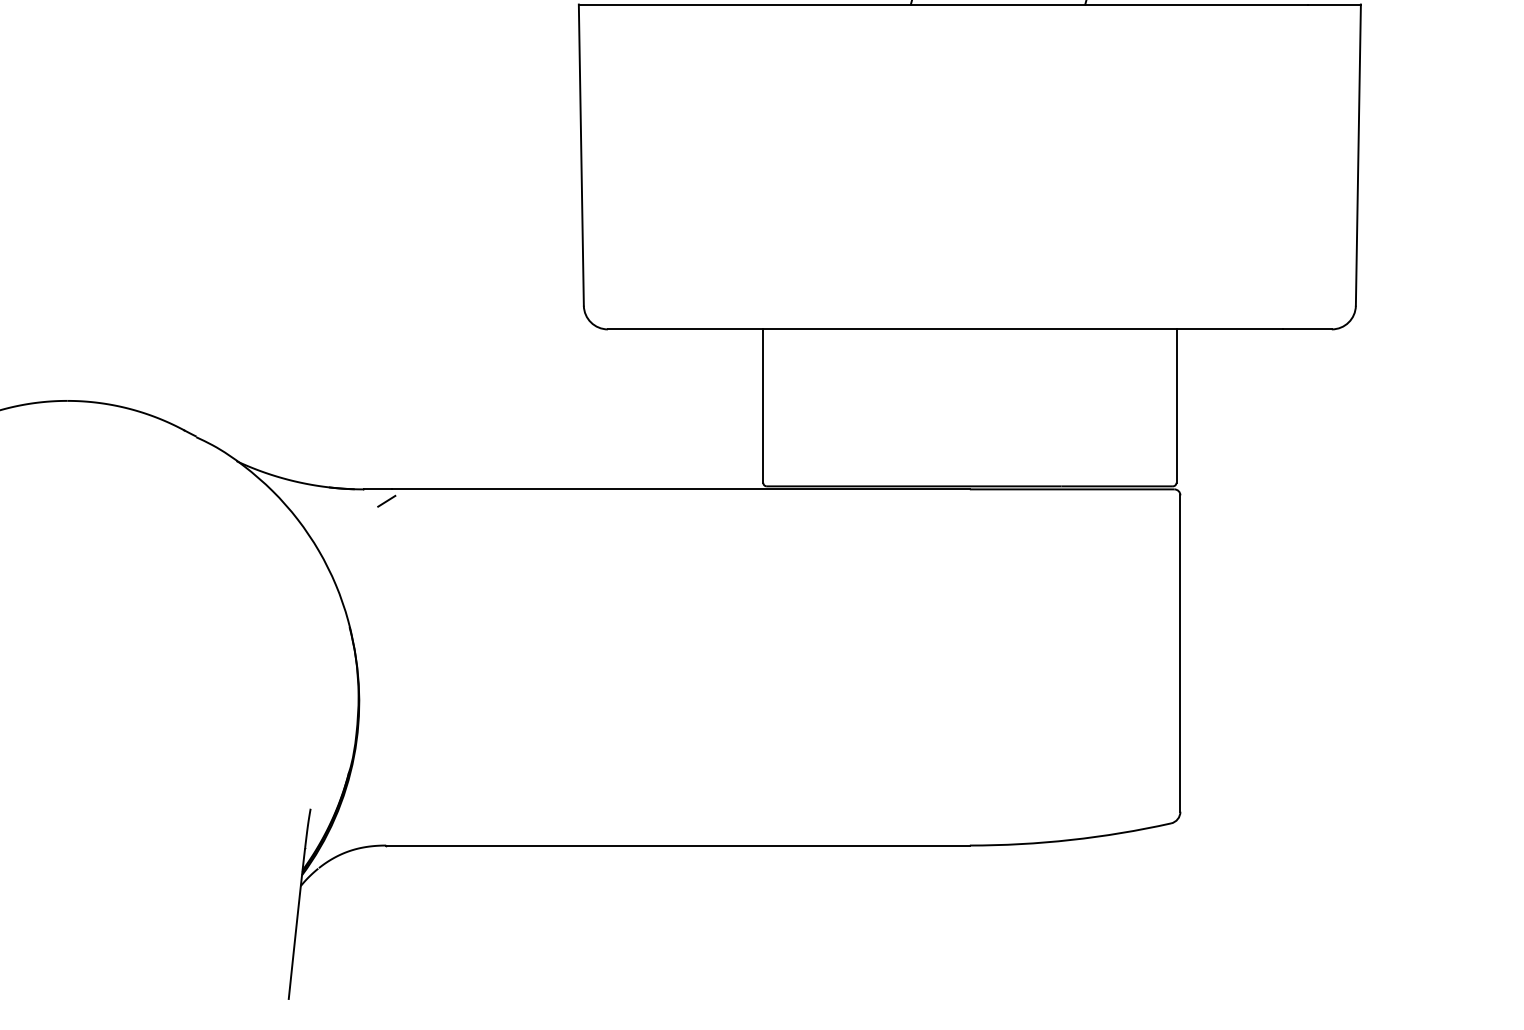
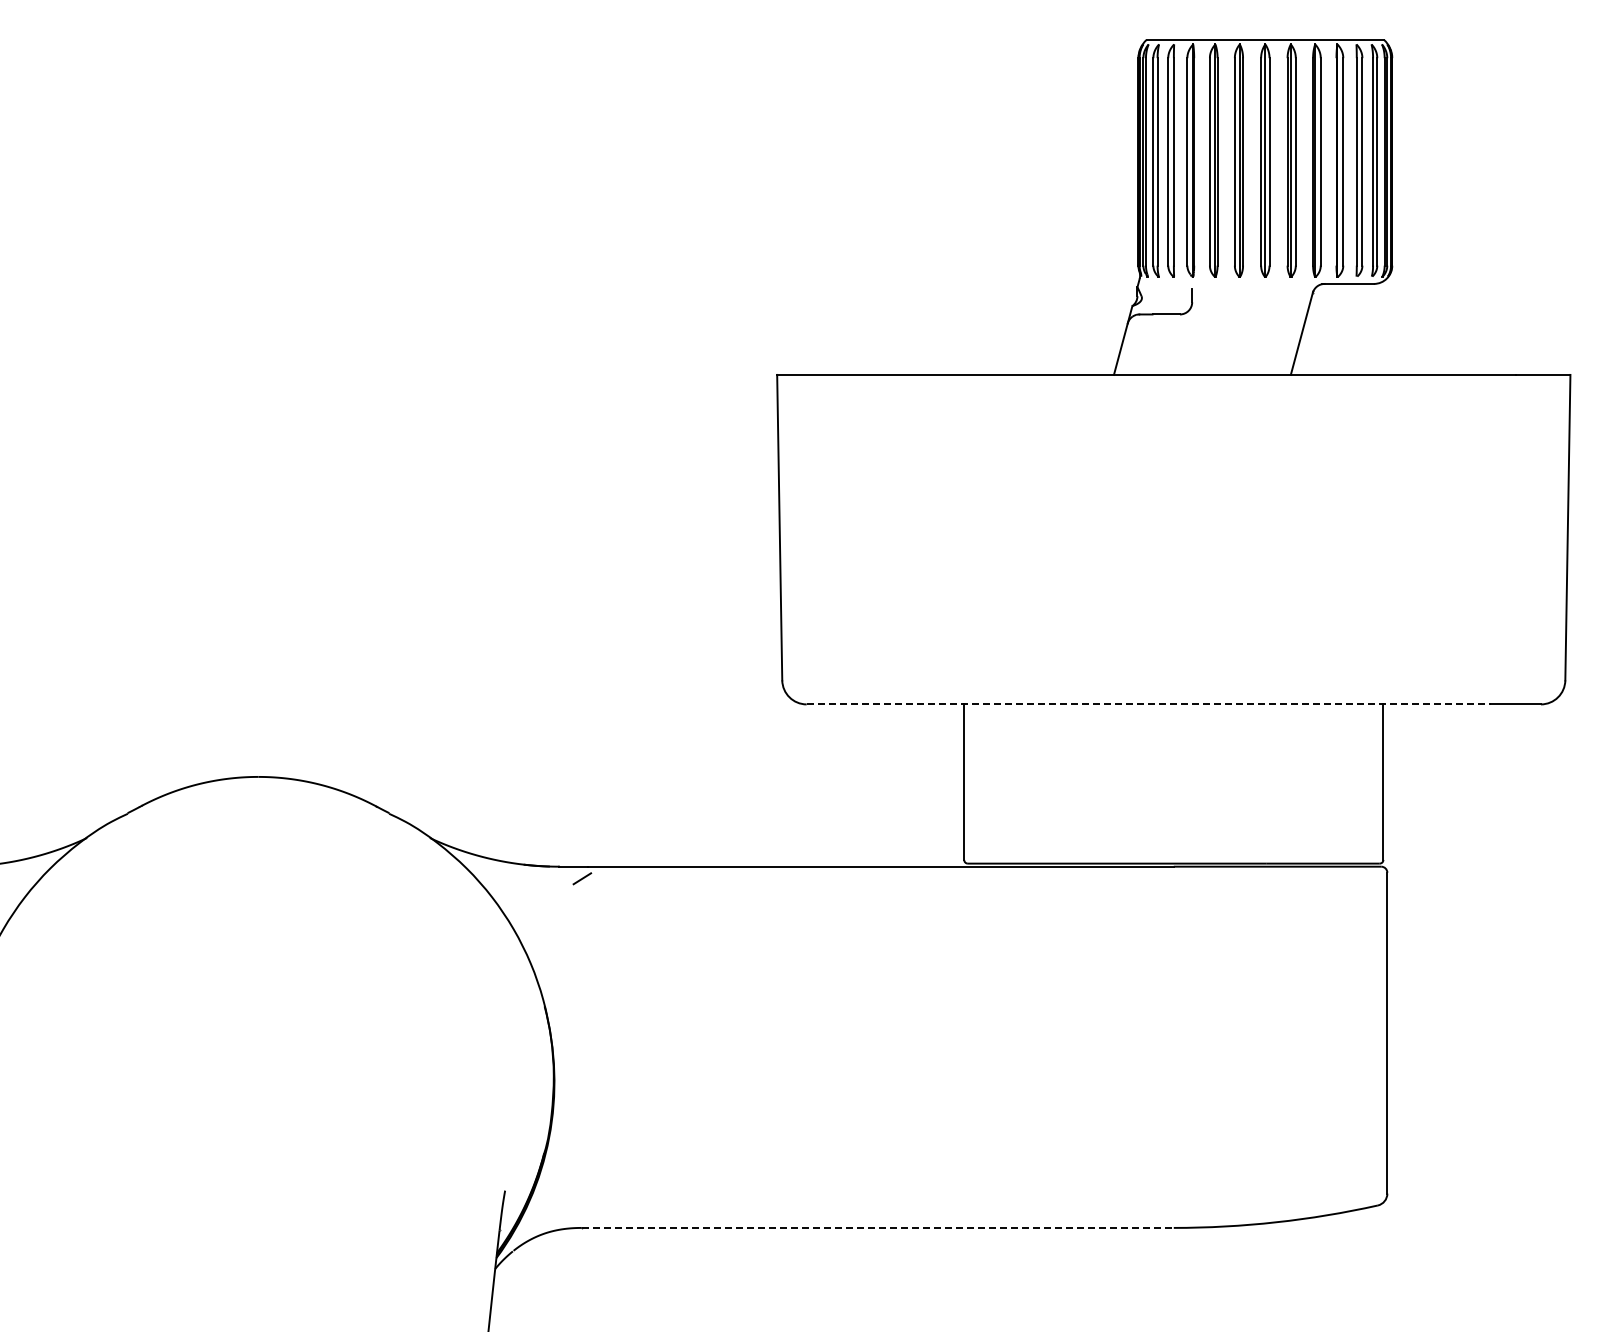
line: (945, 329) -> (1149, 704), solid -> dashed
line: (677, 845) -> (877, 1227), solid -> dashed

